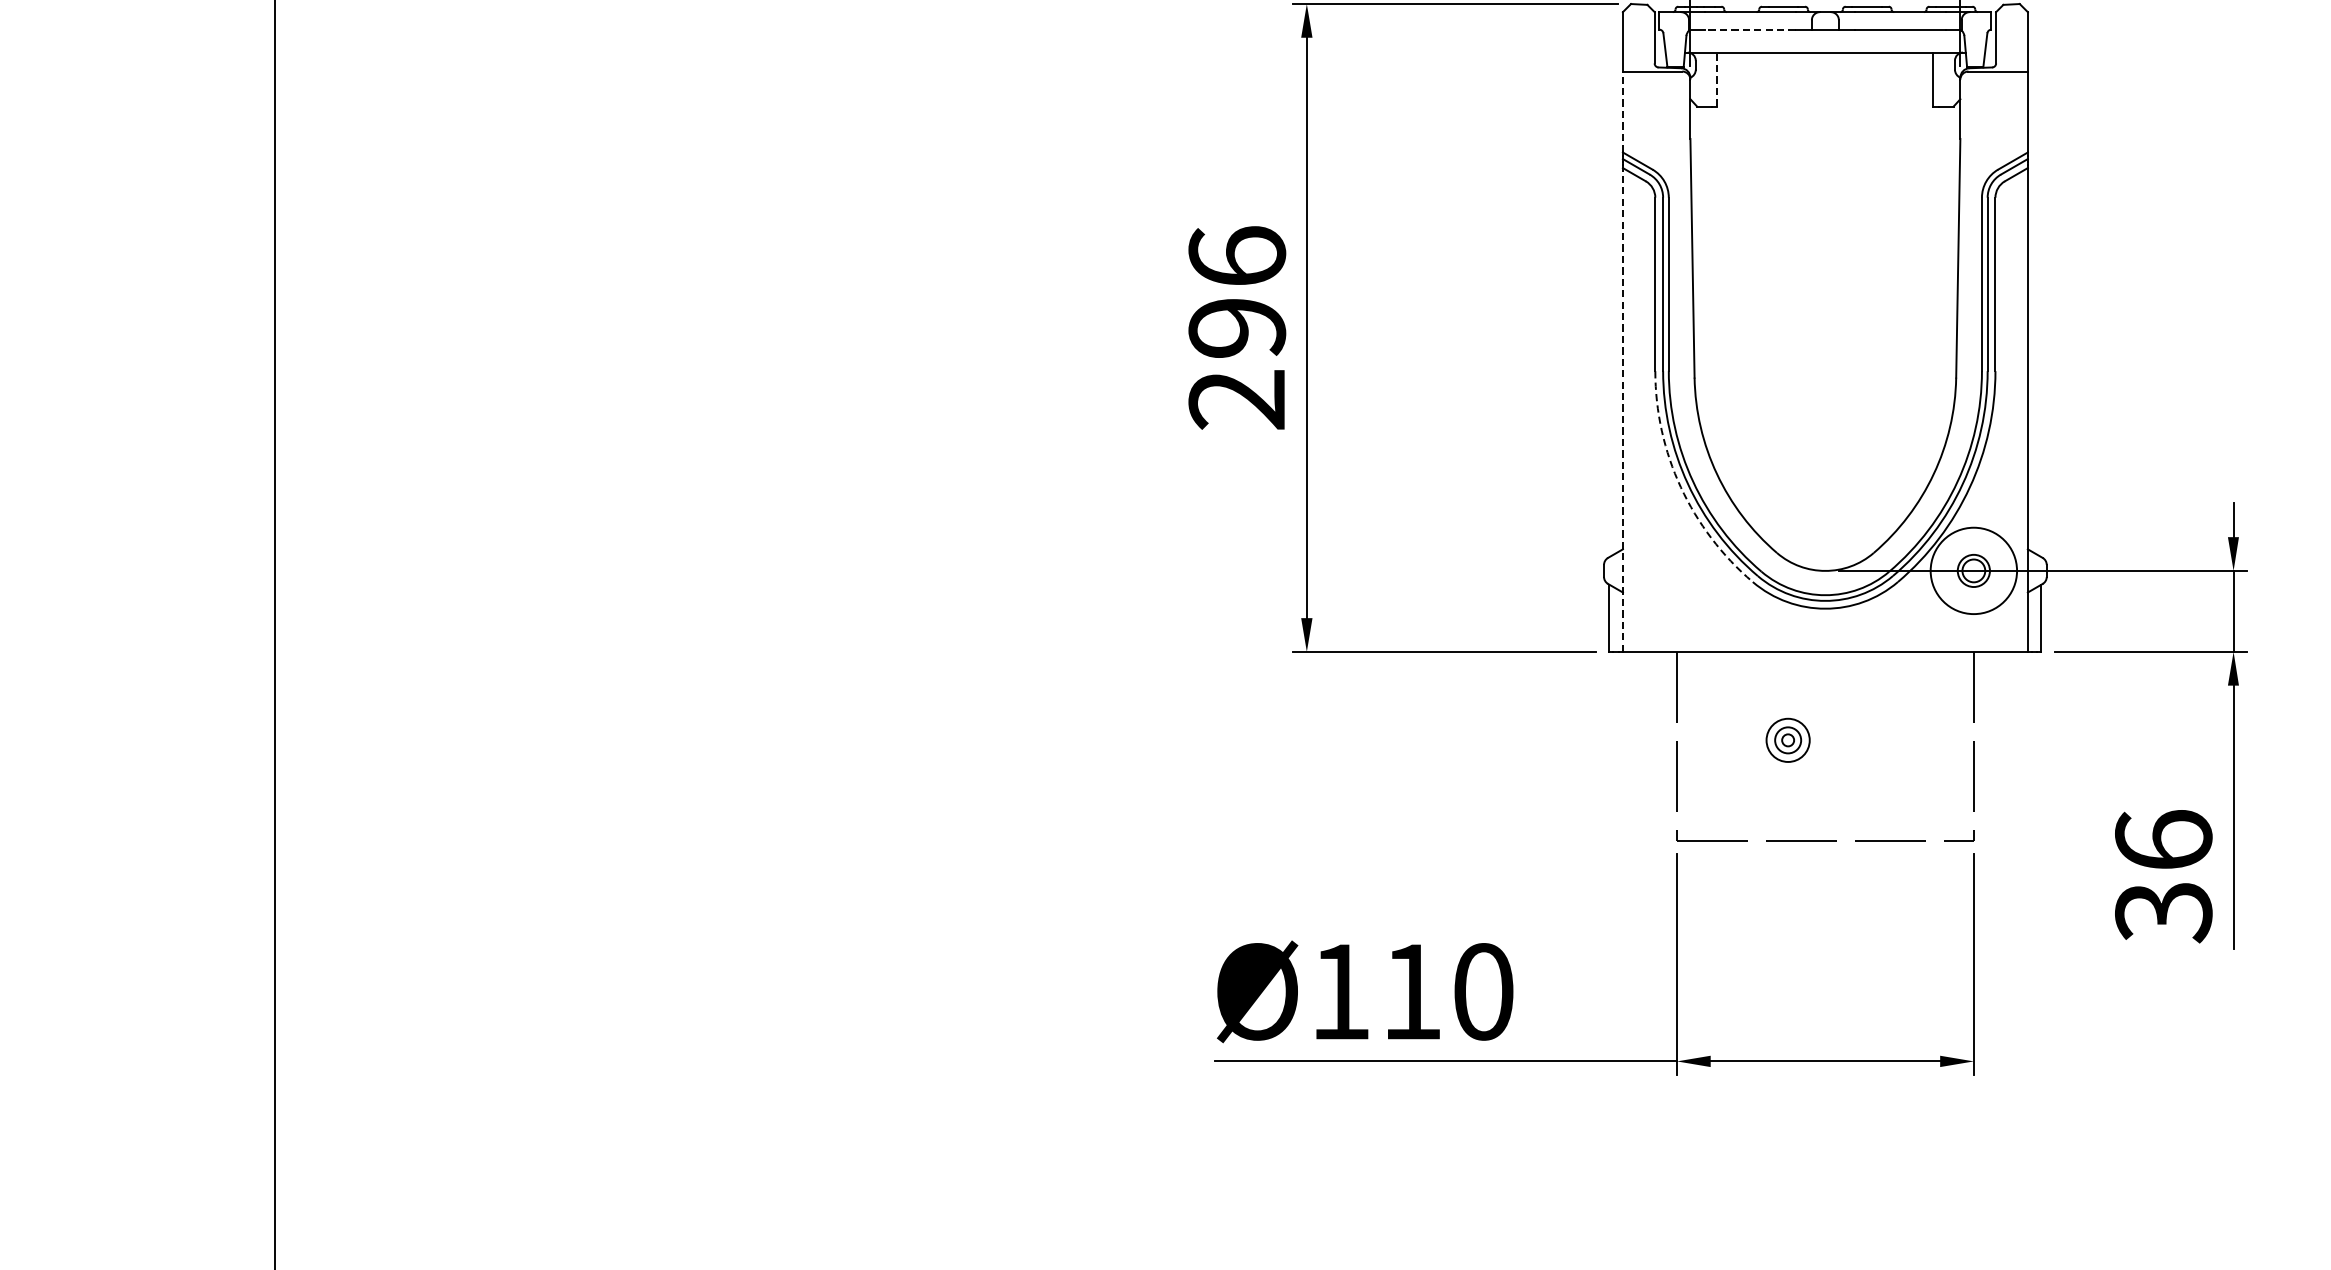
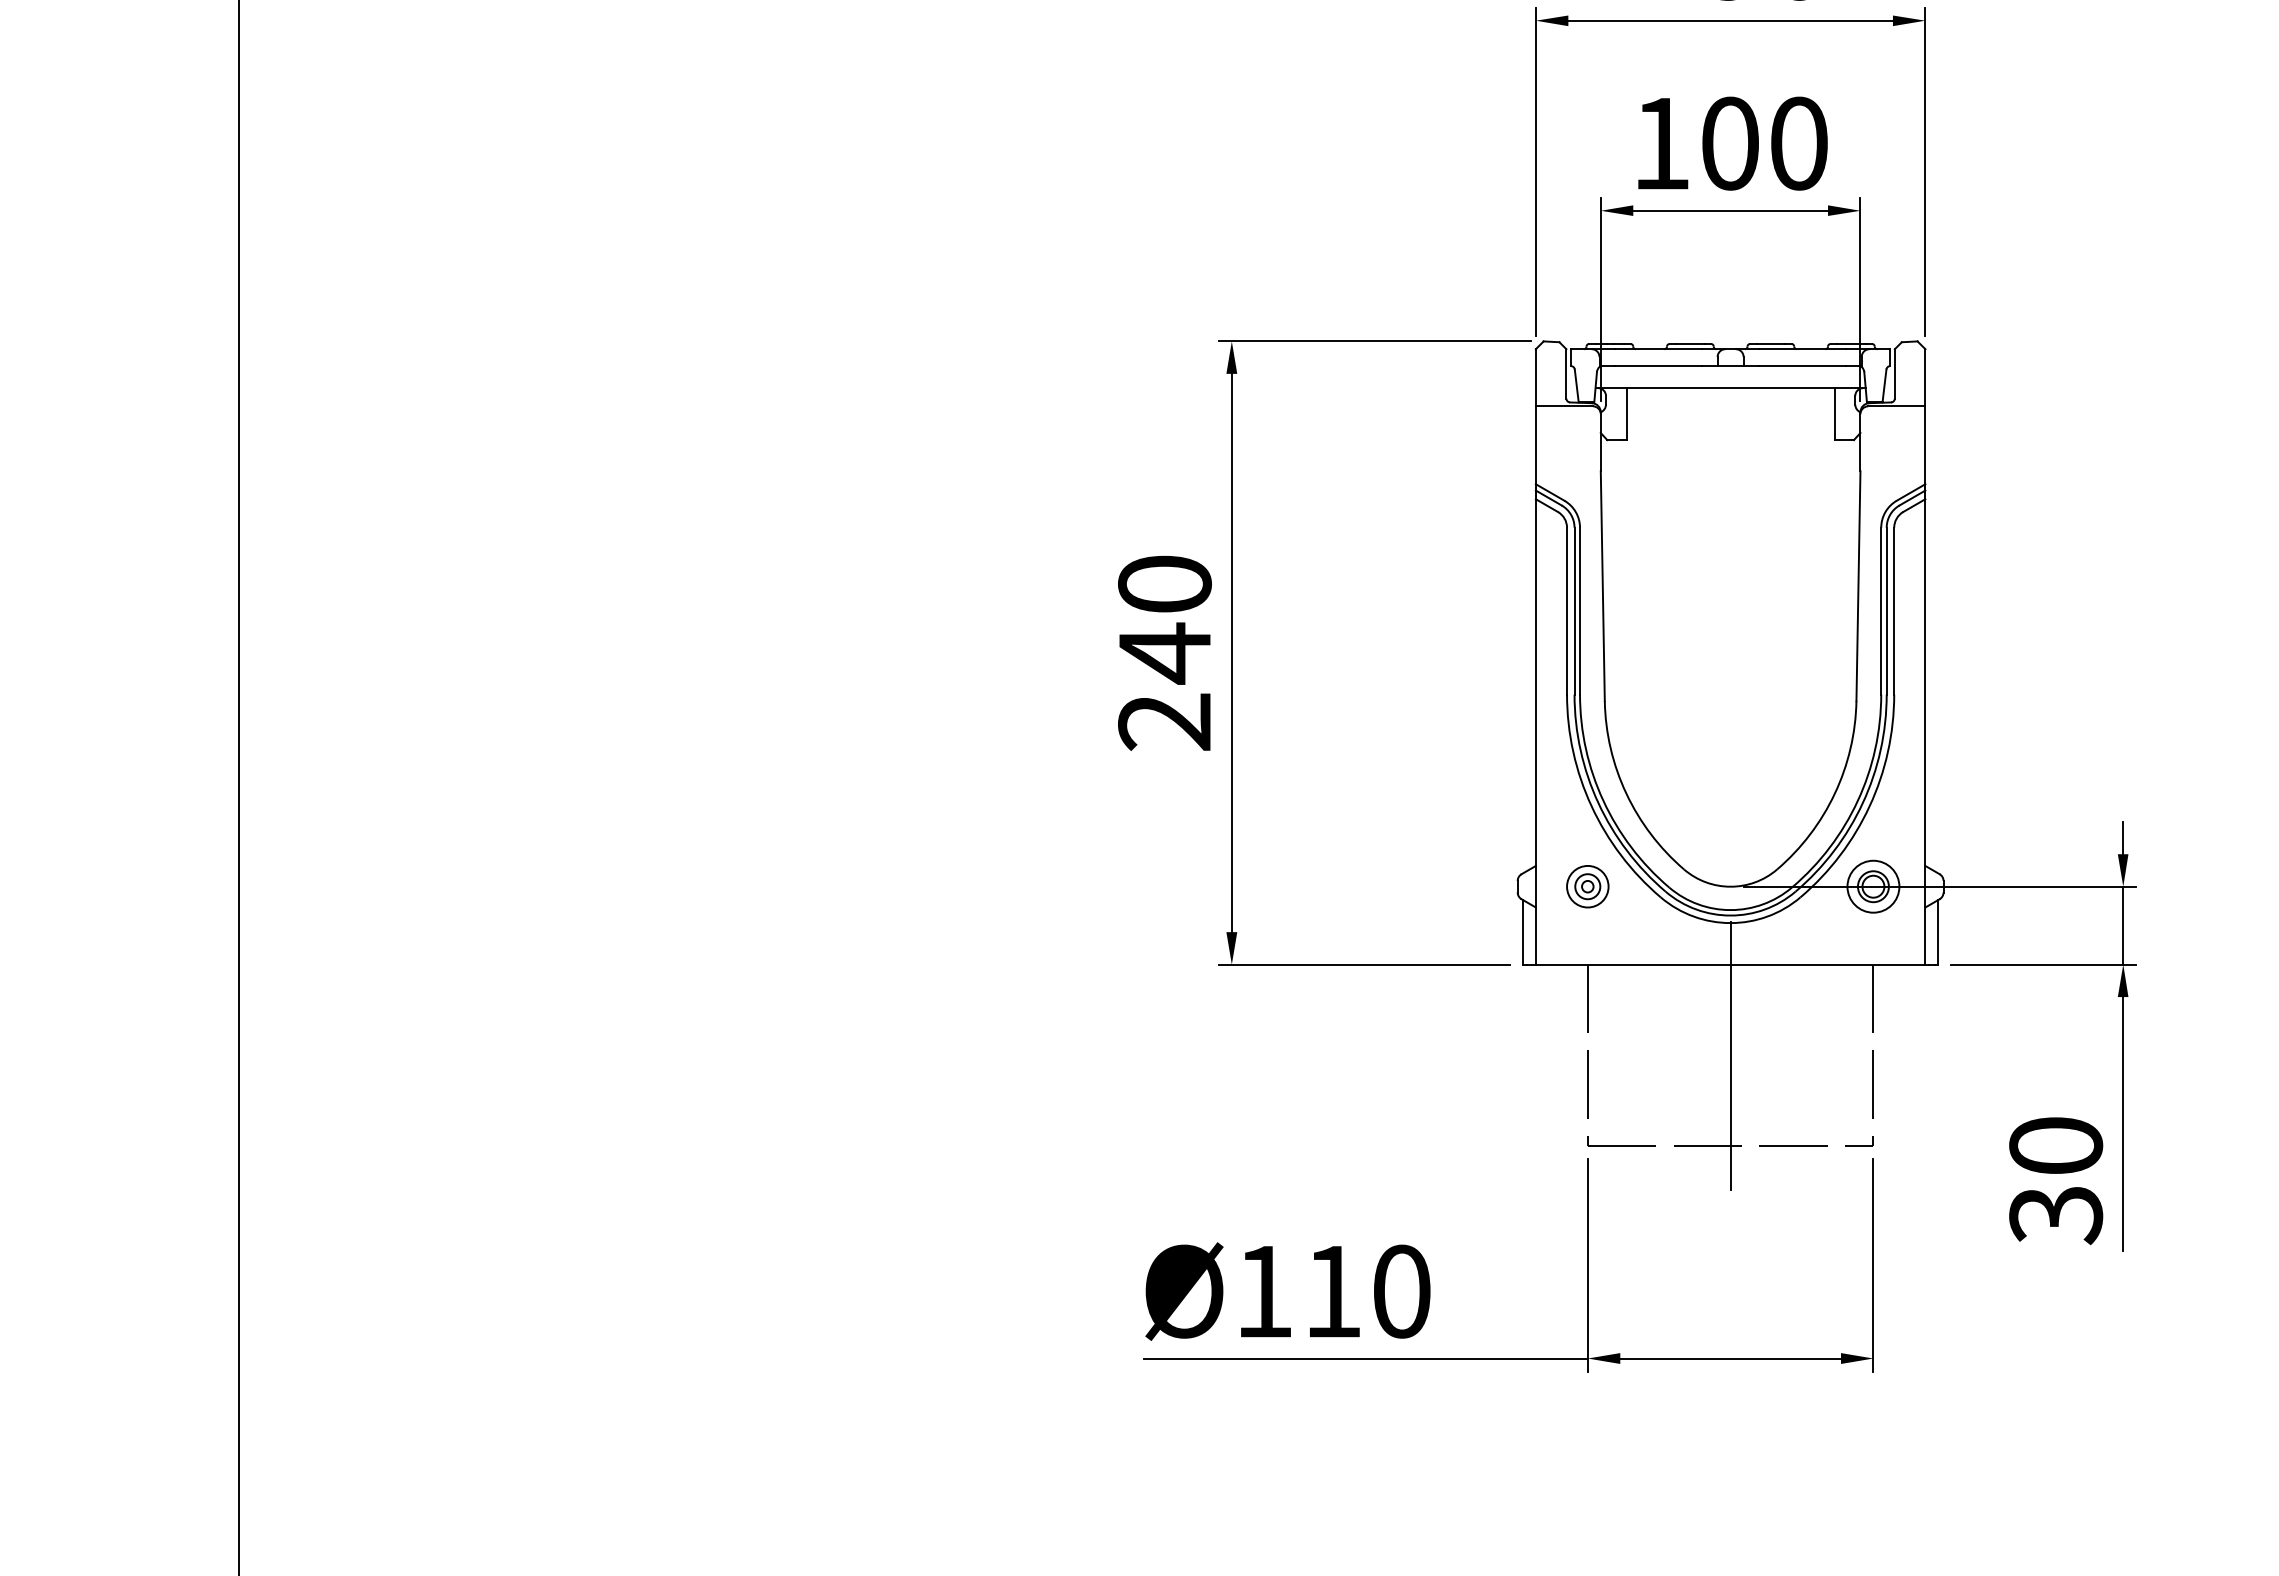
line: (1750, 30) -> (1658, 366), dashed -> solid
line: (1717, 79) -> (1626, 414), dashed -> solid
line: (1622, 112) -> (1535, 445), dashed -> solid
text: (1236, 293) -> (1164, 619), 296 -> 240
line: (1622, 409) -> (1535, 731), dashed -> solid
arc: (1680, 487) -> (1591, 806), dashed -> solid
circle: (1973, 570) -> (1873, 886), size x0.62
part: (1787, 740) -> (1587, 886), moved
line: (1825, 746) -> (1730, 1055), added
text: (2164, 838) -> (2056, 1144), 36 -> 30

